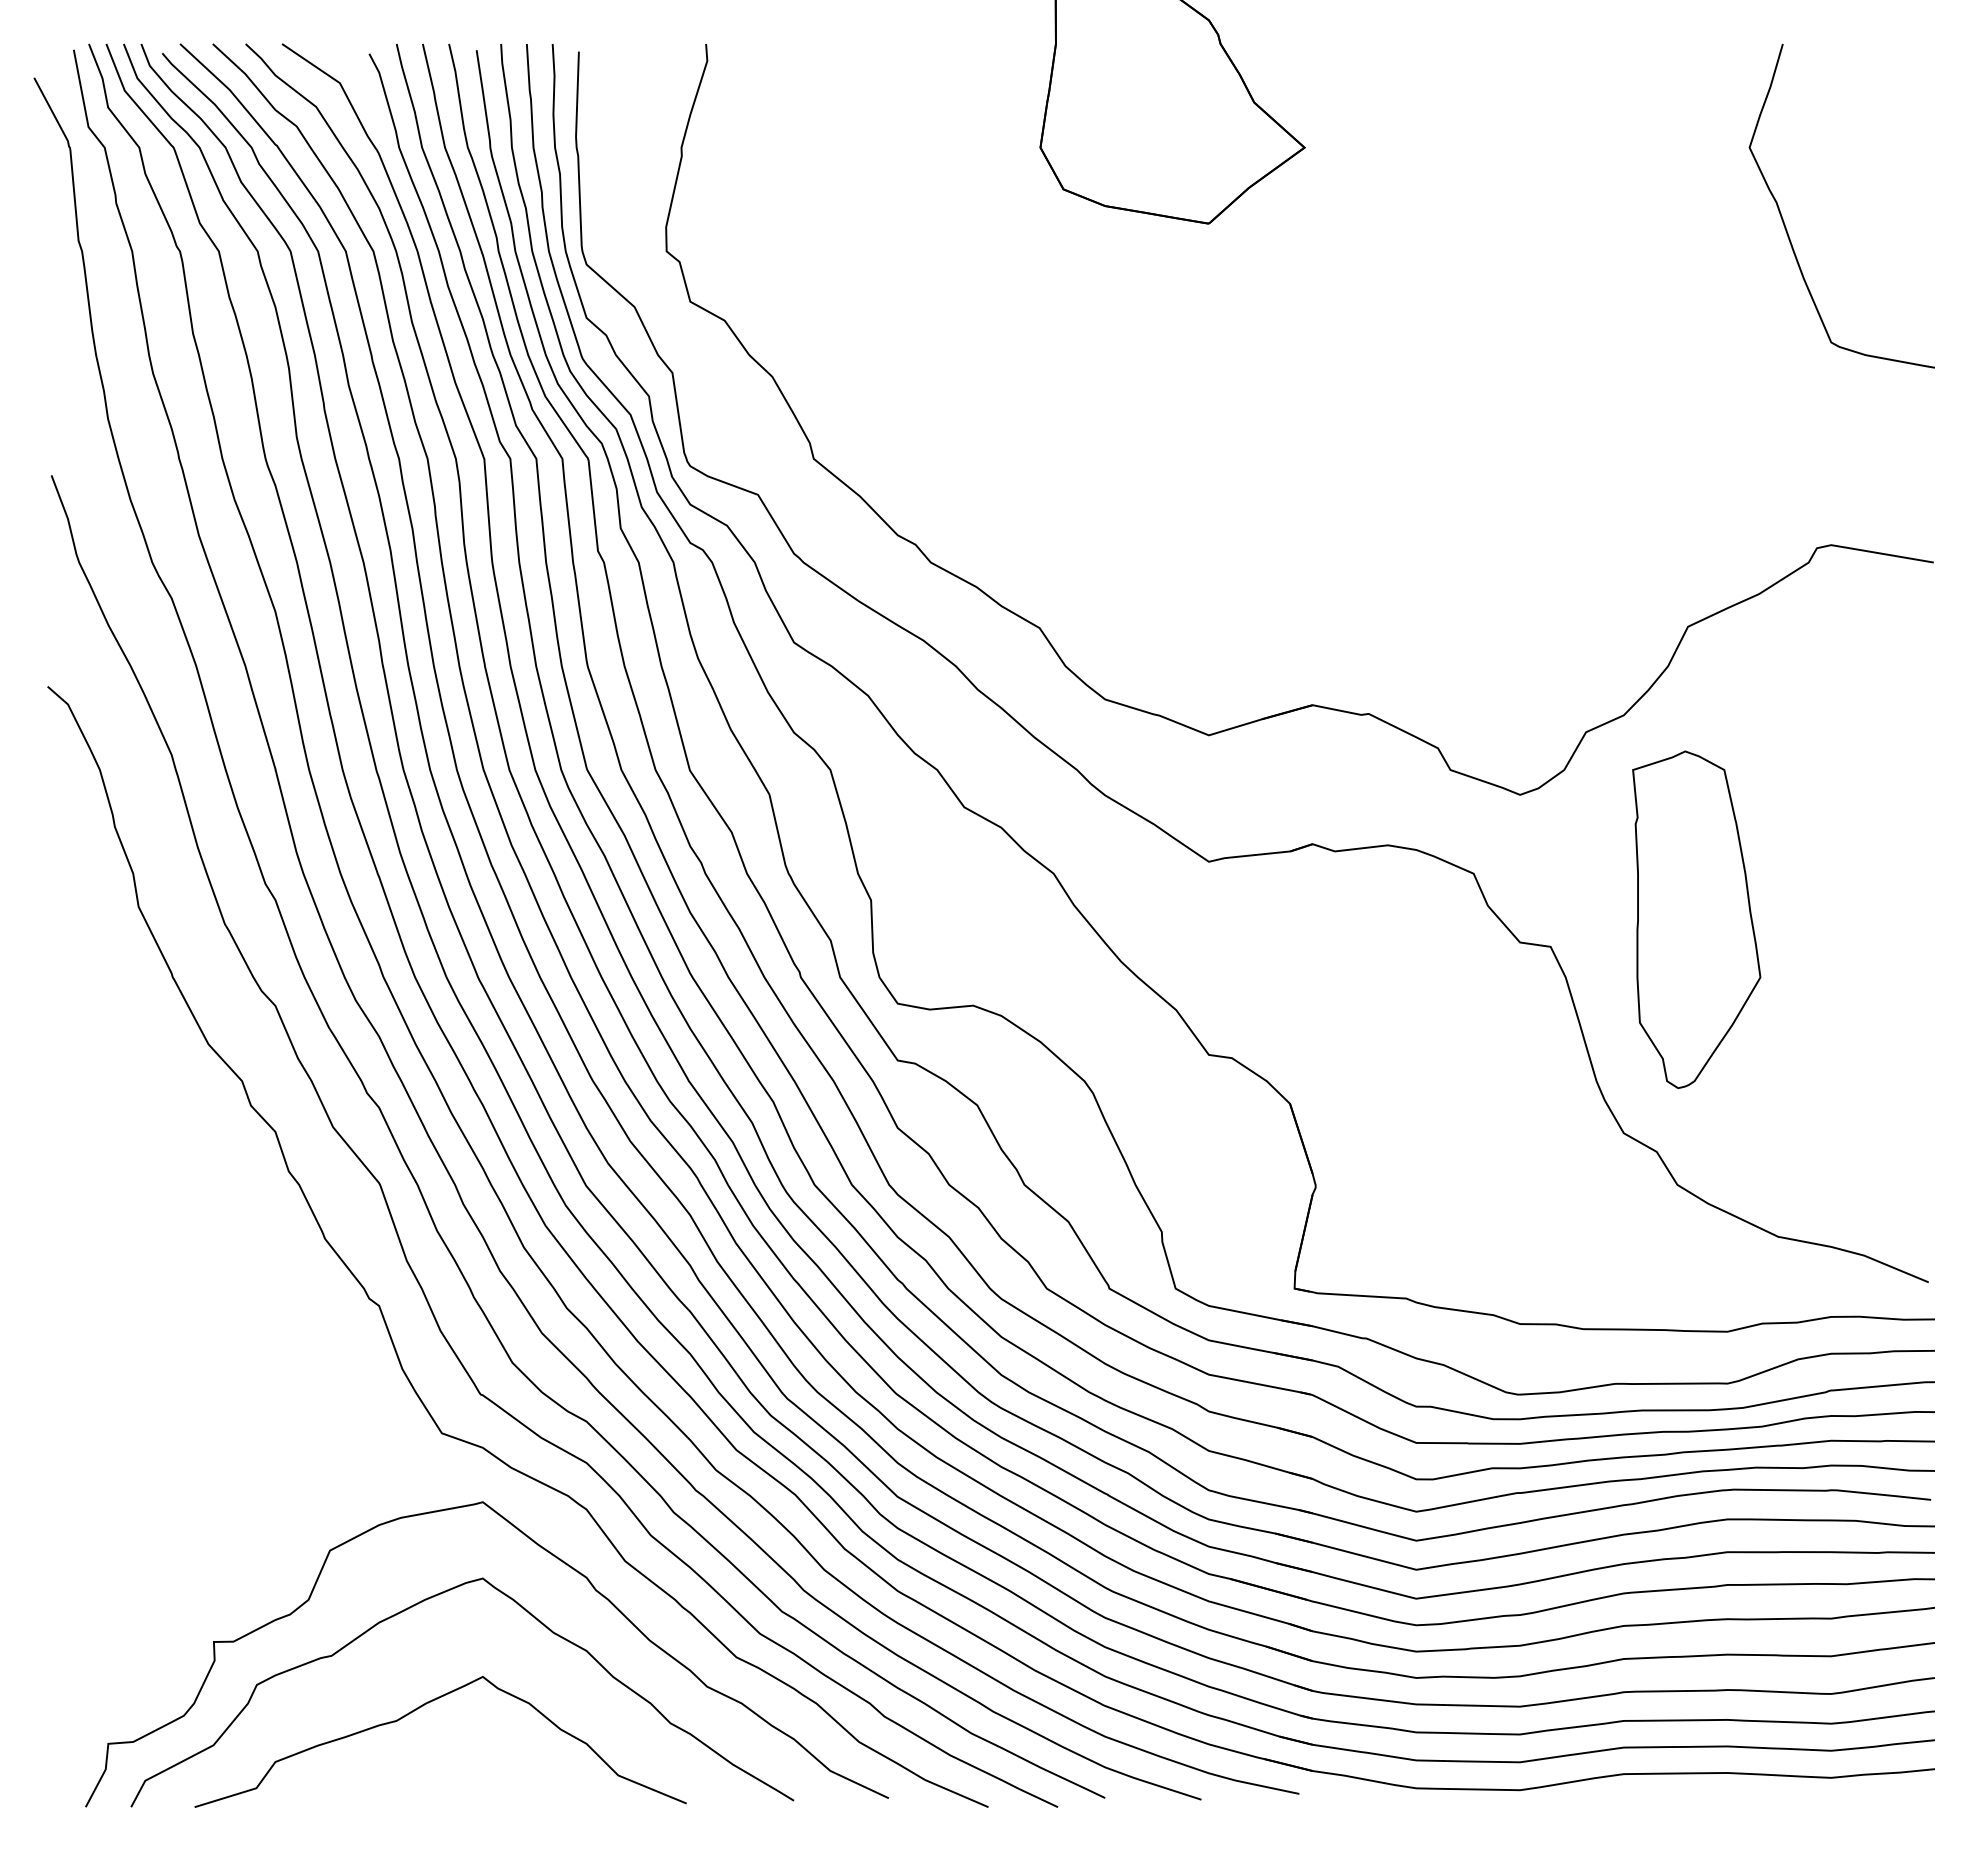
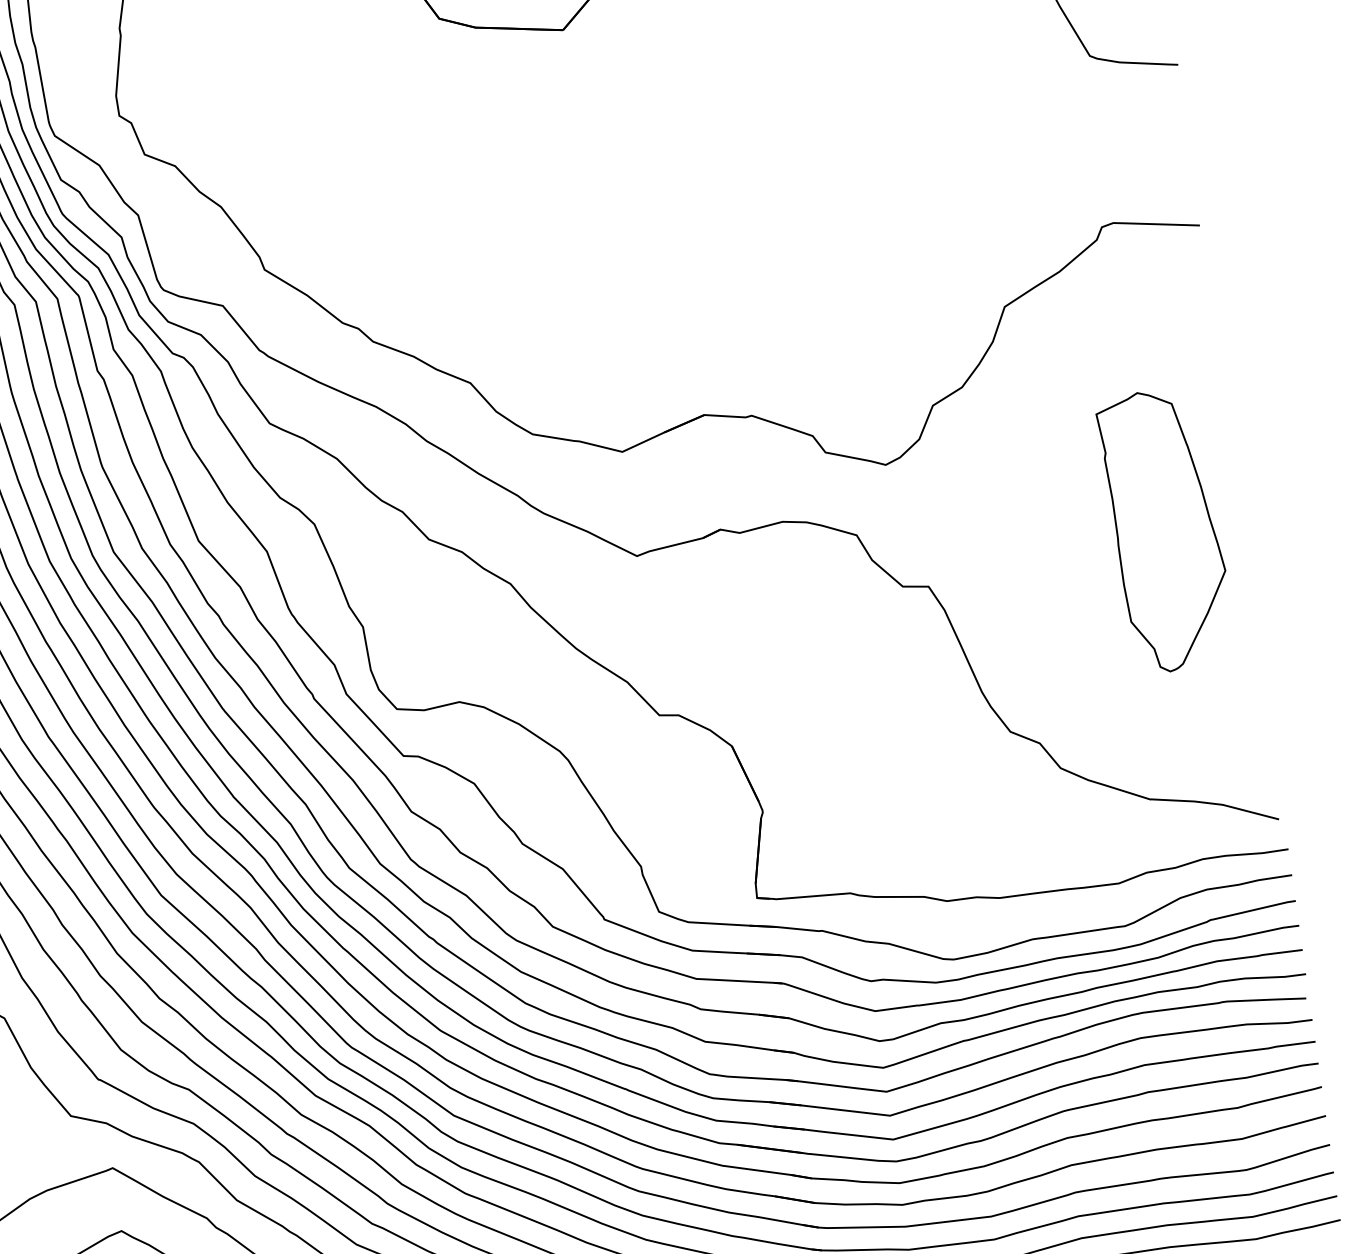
part: (1696, 919) -> (1165, 530), moved

